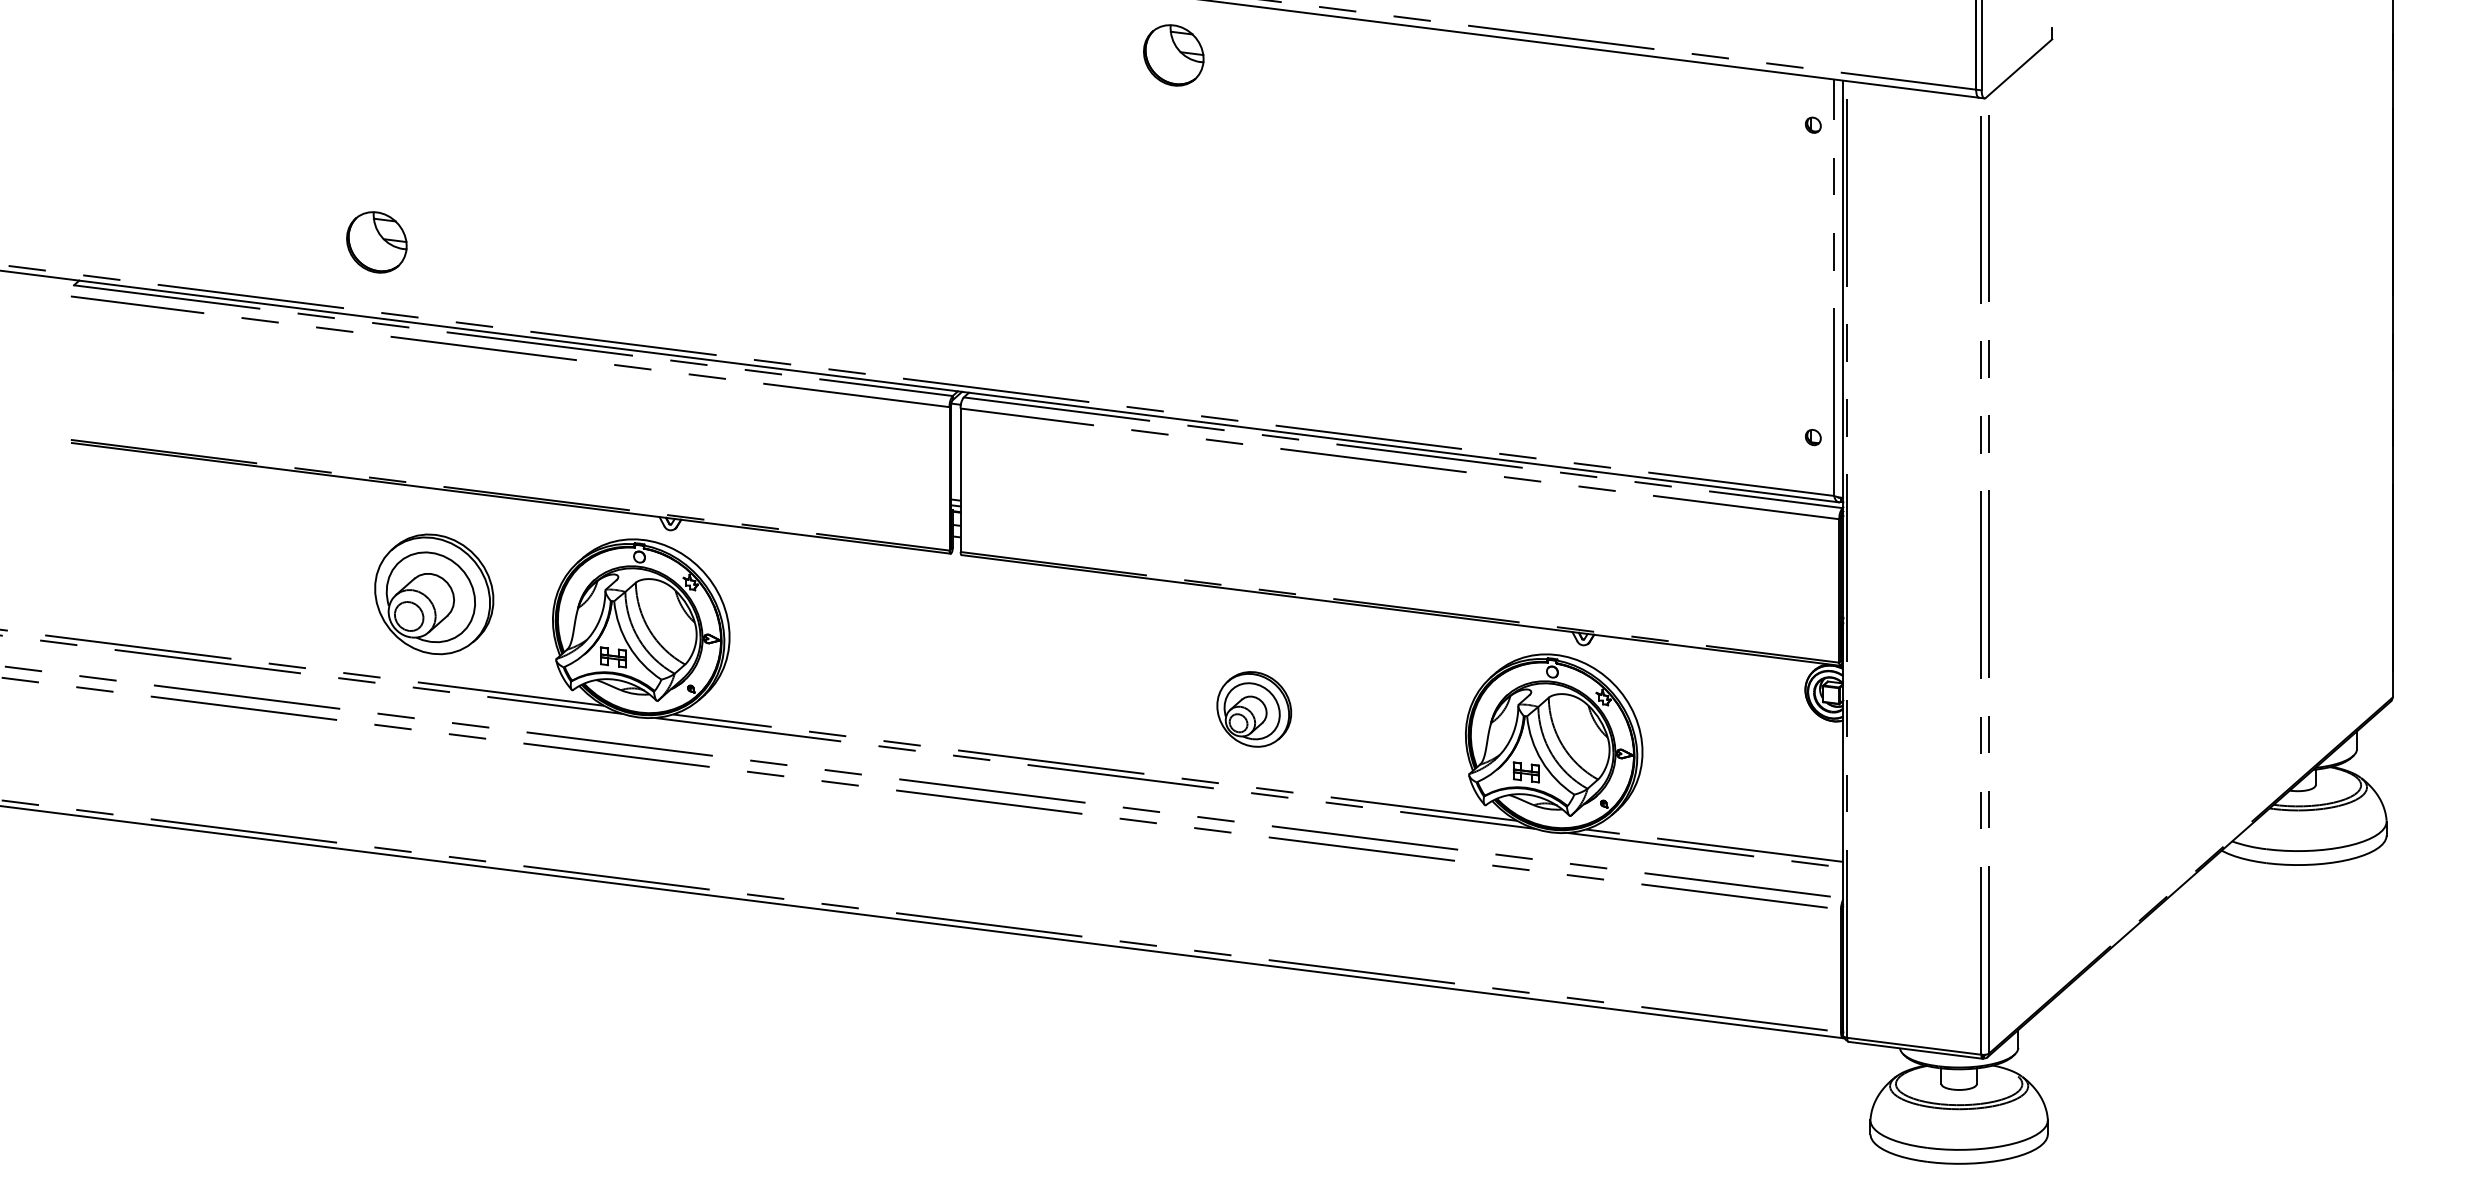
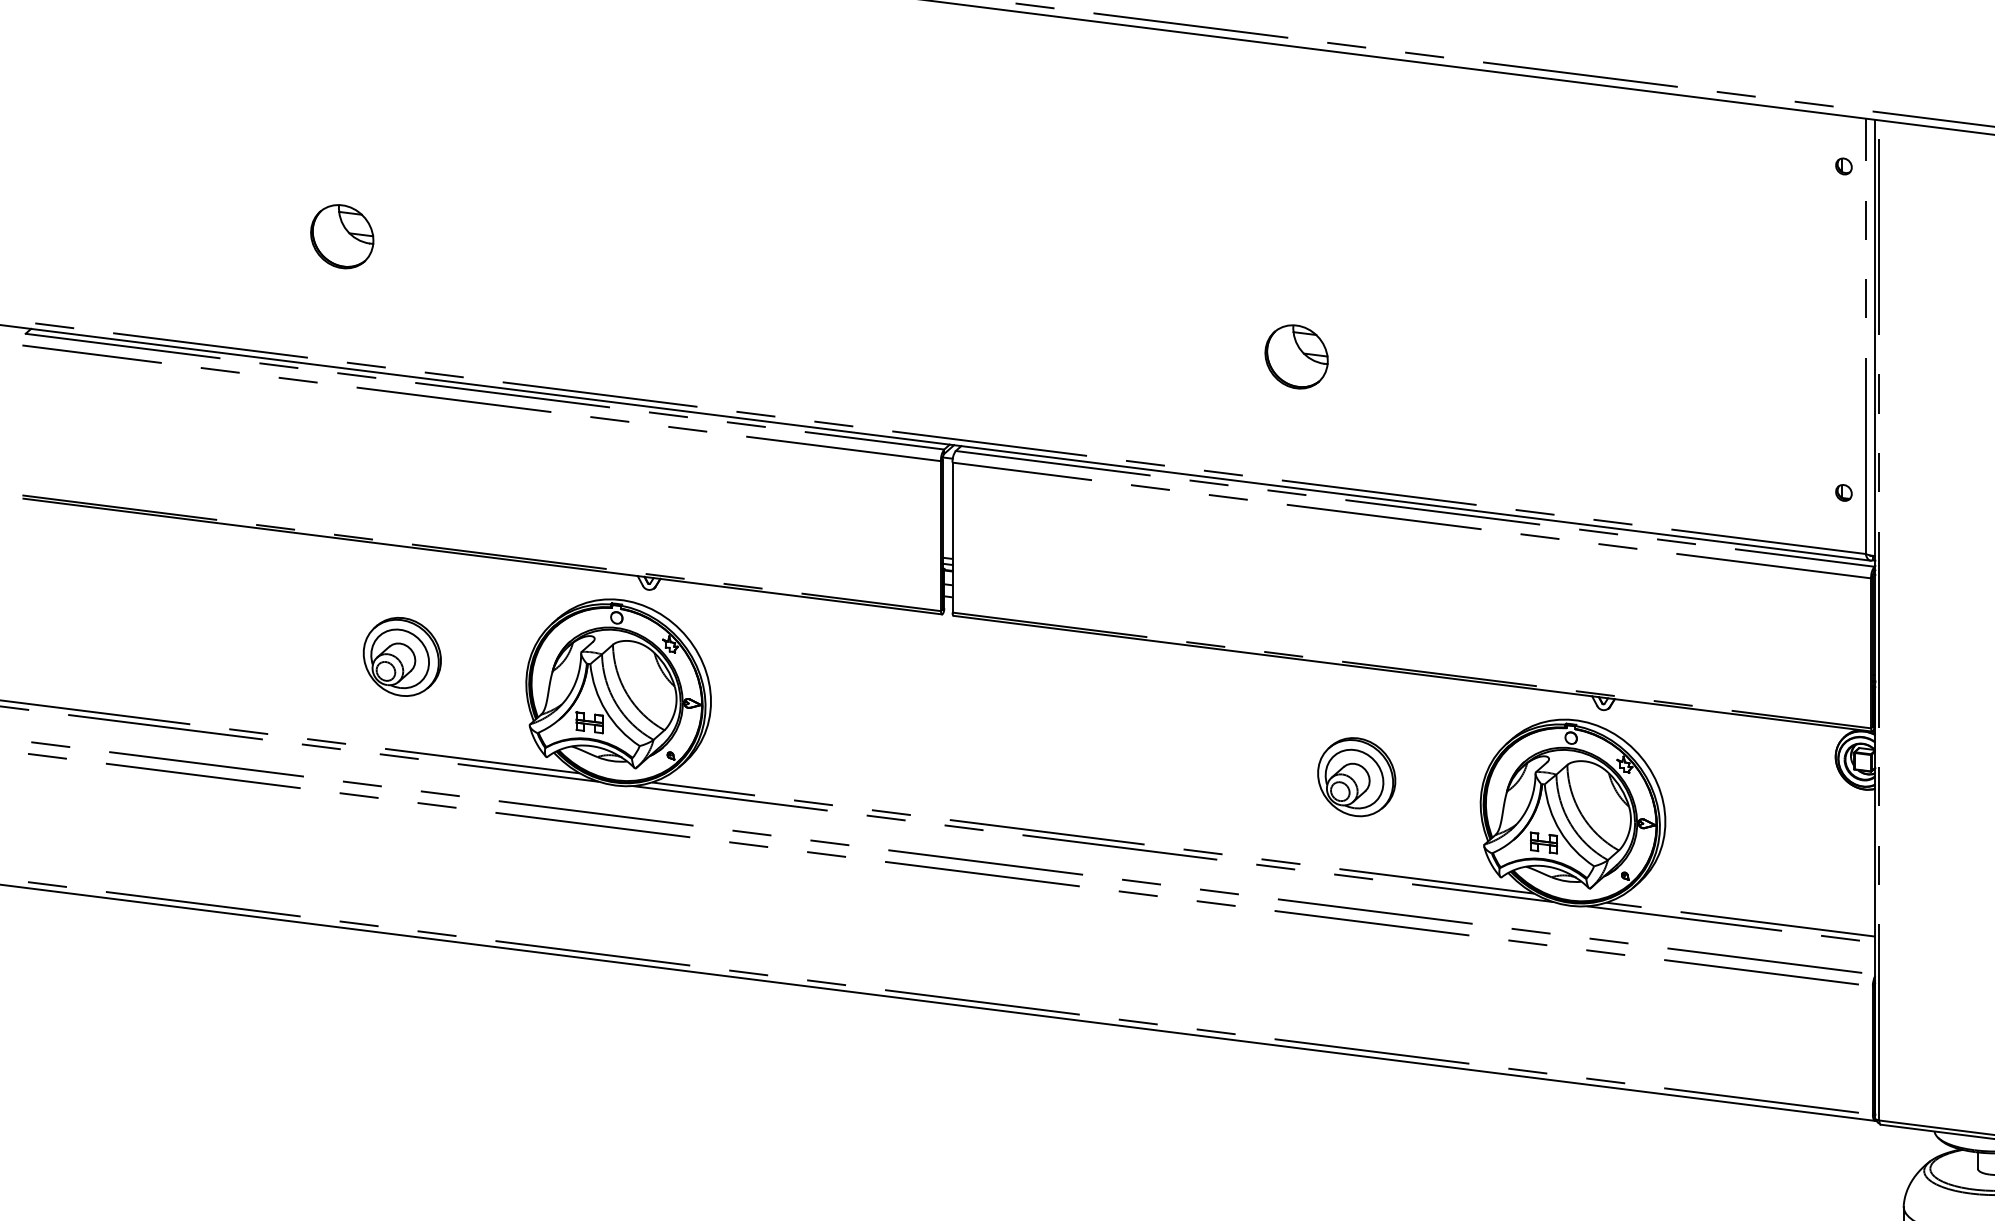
part: (1173, 55) -> (1296, 357), moved
part: (376, 242) -> (341, 236), moved
part: (434, 594) -> (402, 657), size x0.62
part: (1254, 709) -> (1356, 777), moved

